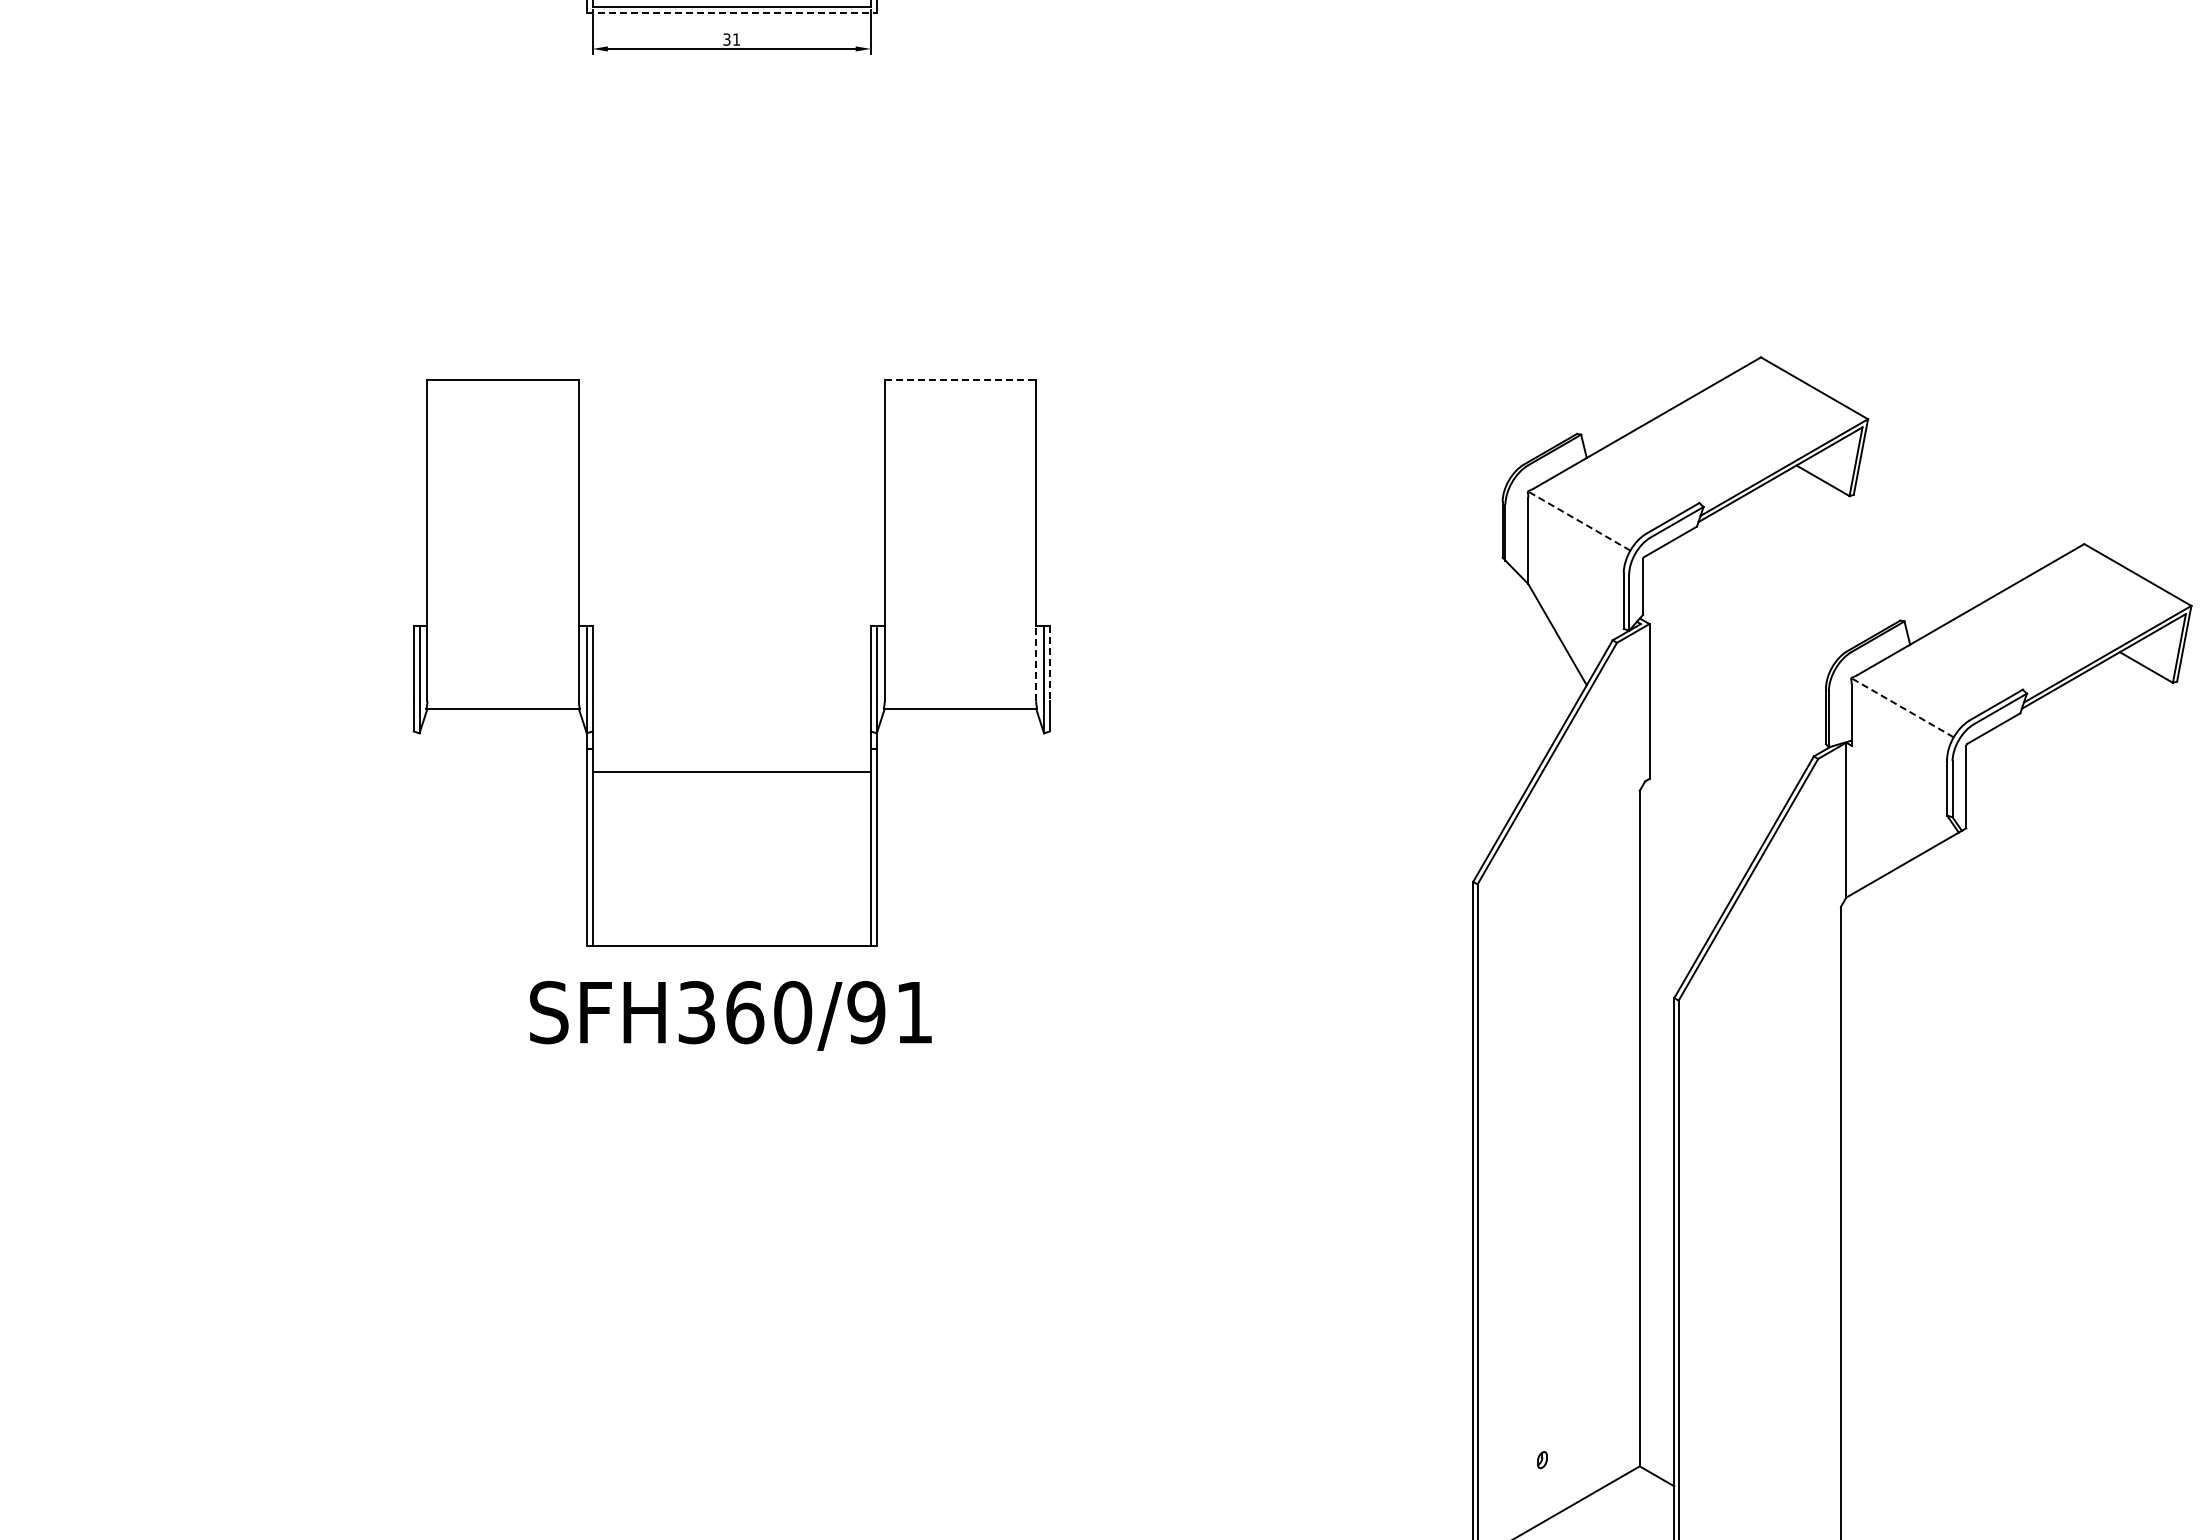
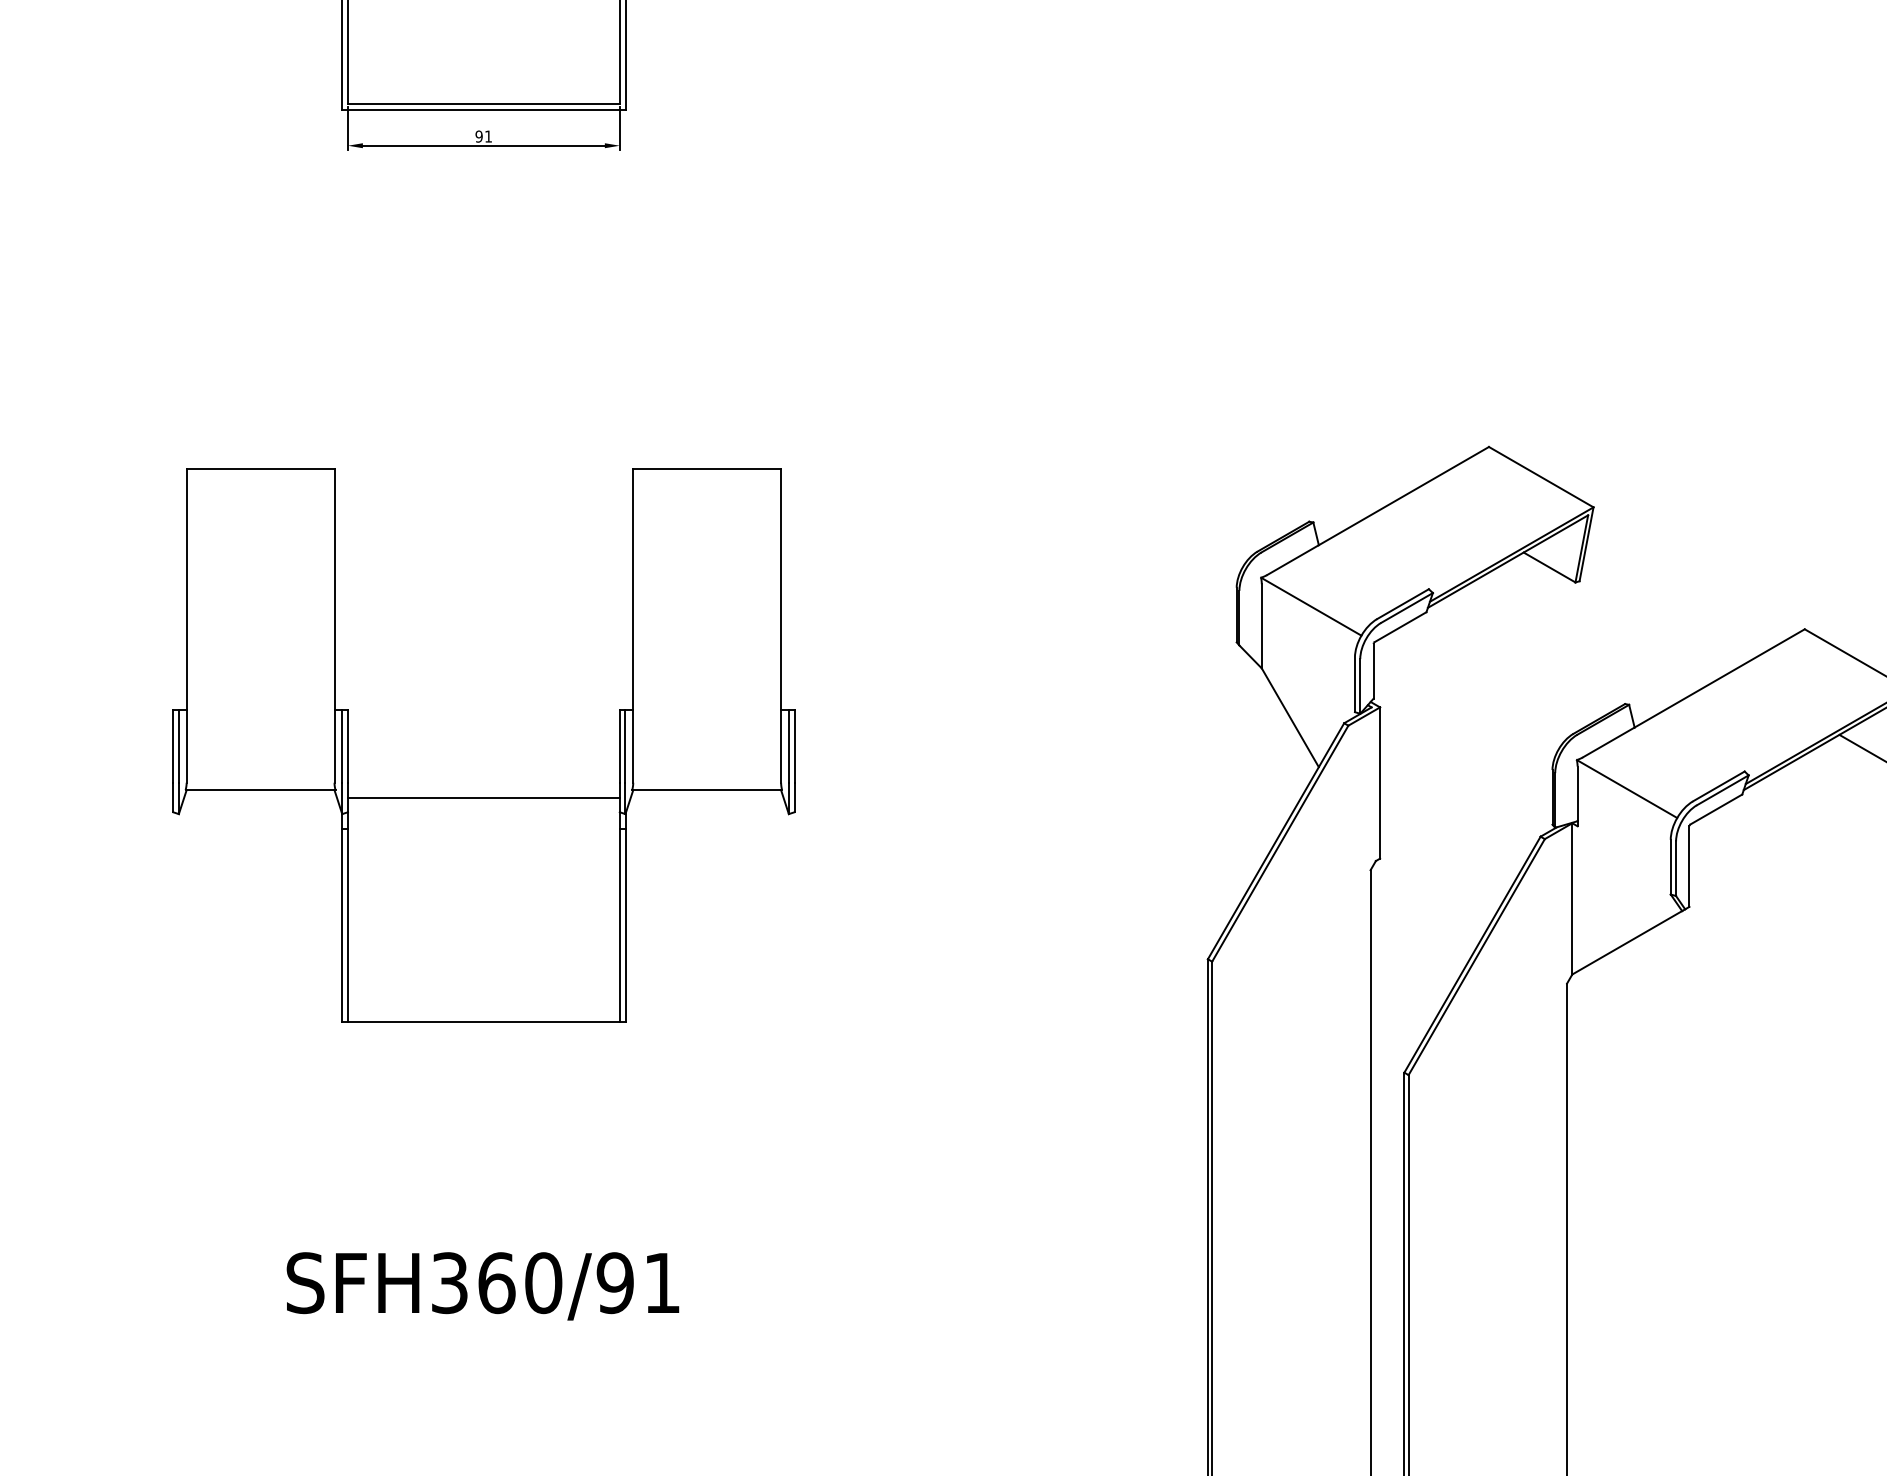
line: (732, 12) -> (484, 110), dashed -> solid
text: (726, 39) -> (478, 136), 31 -> 91
line: (960, 379) -> (707, 468), dashed -> solid
line: (1578, 520) -> (1310, 606), dashed -> solid
line: (1036, 663) -> (781, 745), dashed -> solid
line: (1049, 664) -> (794, 746), dashed -> solid
line: (1901, 707) -> (1626, 788), dashed -> solid
line: (731, 771) -> (483, 797), moved
text: (730, 1015) -> (482, 1285), moved

